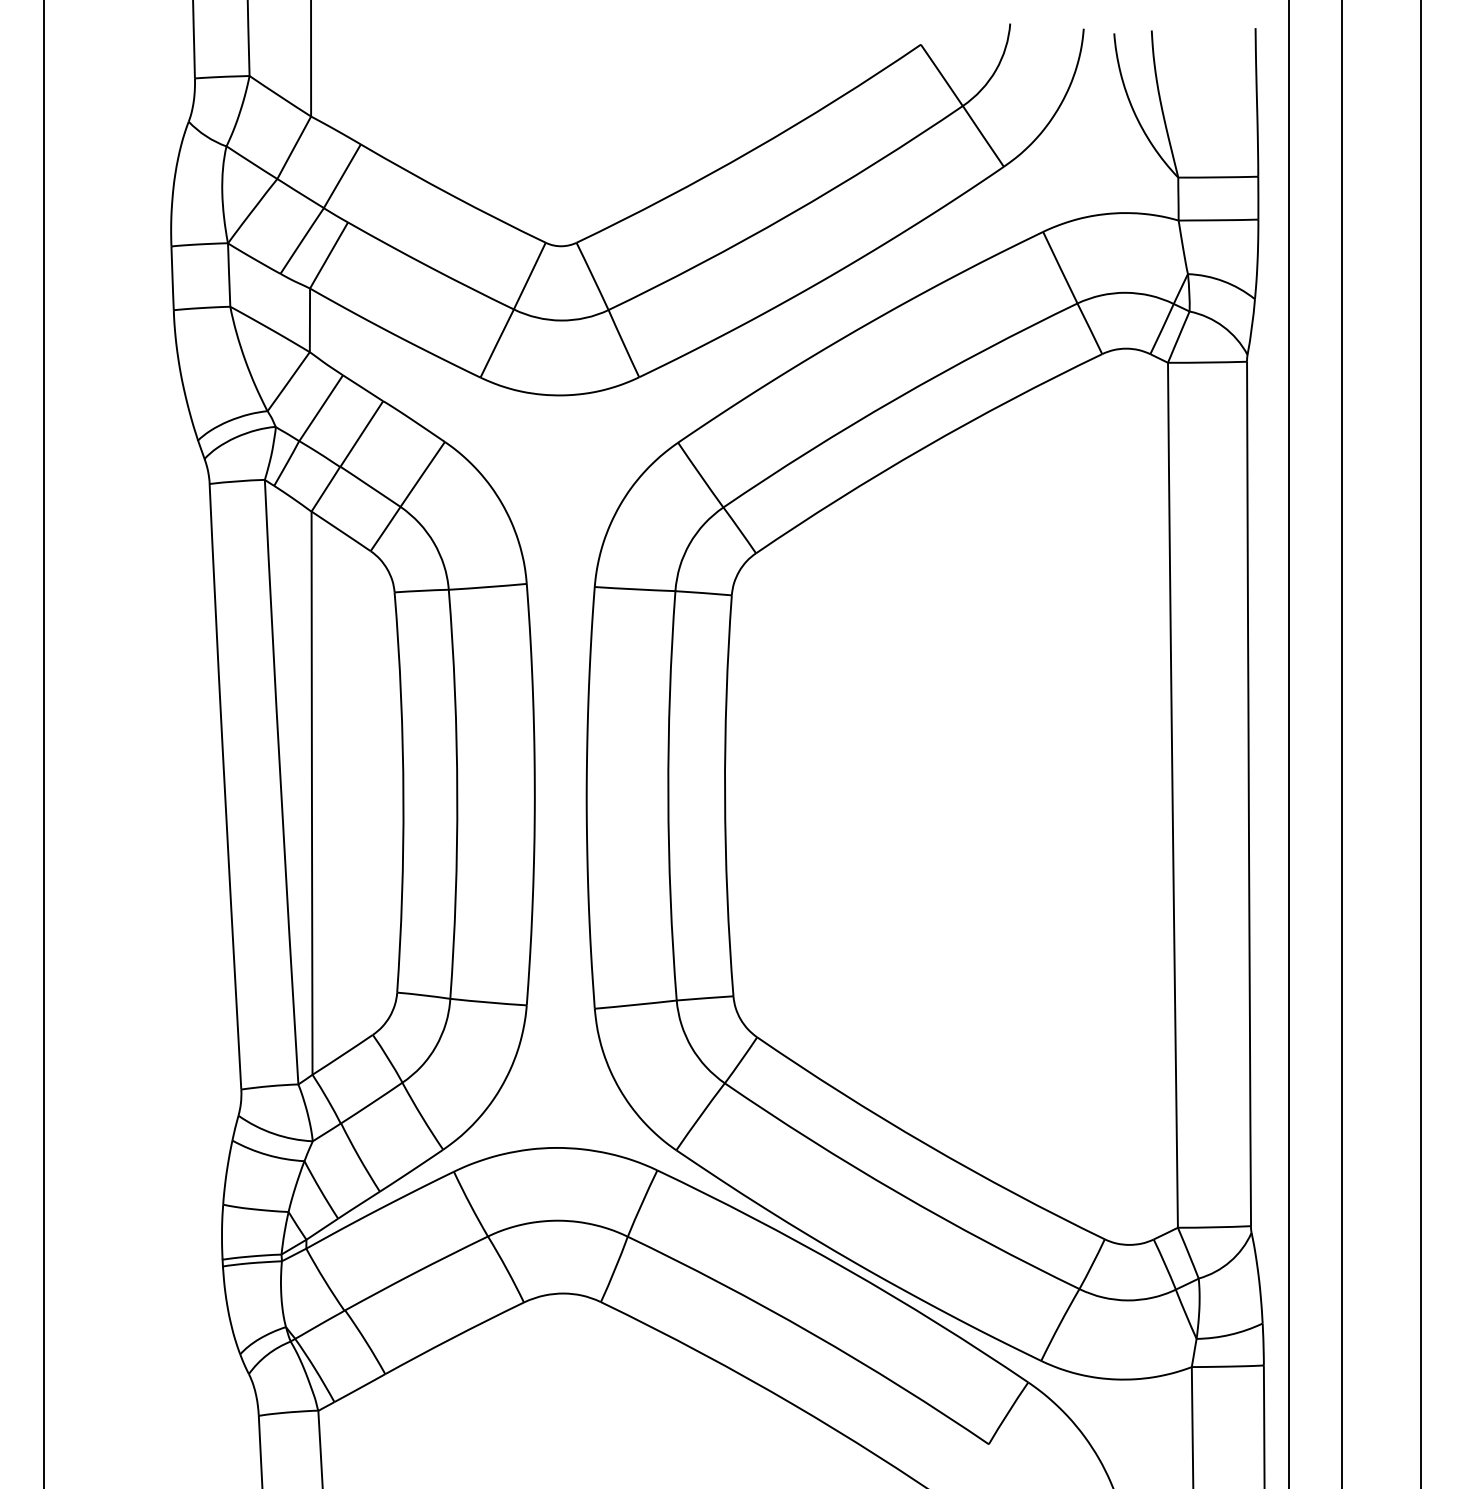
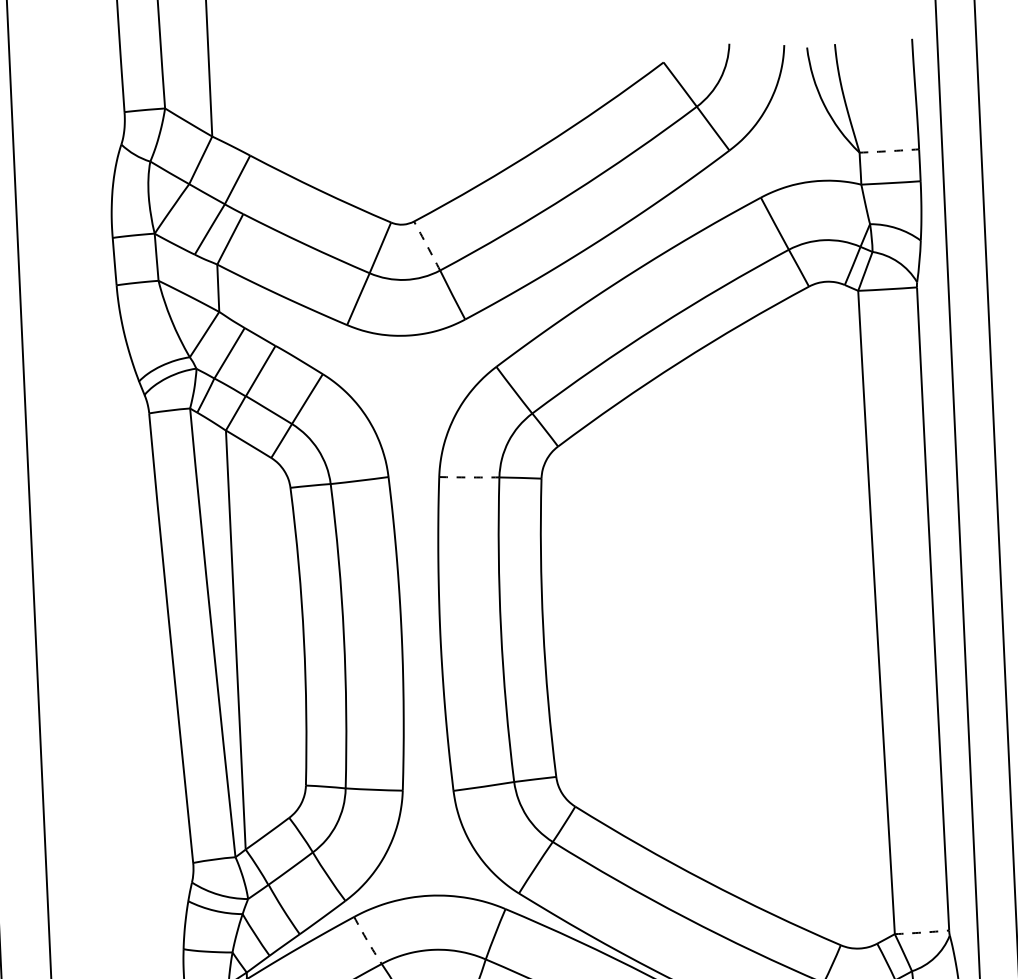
arc: (1218, 177) -> (889, 151), solid -> dashed
arc: (592, 276) -> (427, 246), solid -> dashed
arc: (635, 589) -> (469, 477), solid -> dashed
arc: (470, 1204) -> (367, 940), solid -> dashed
arc: (1214, 1227) -> (922, 932), solid -> dashed

